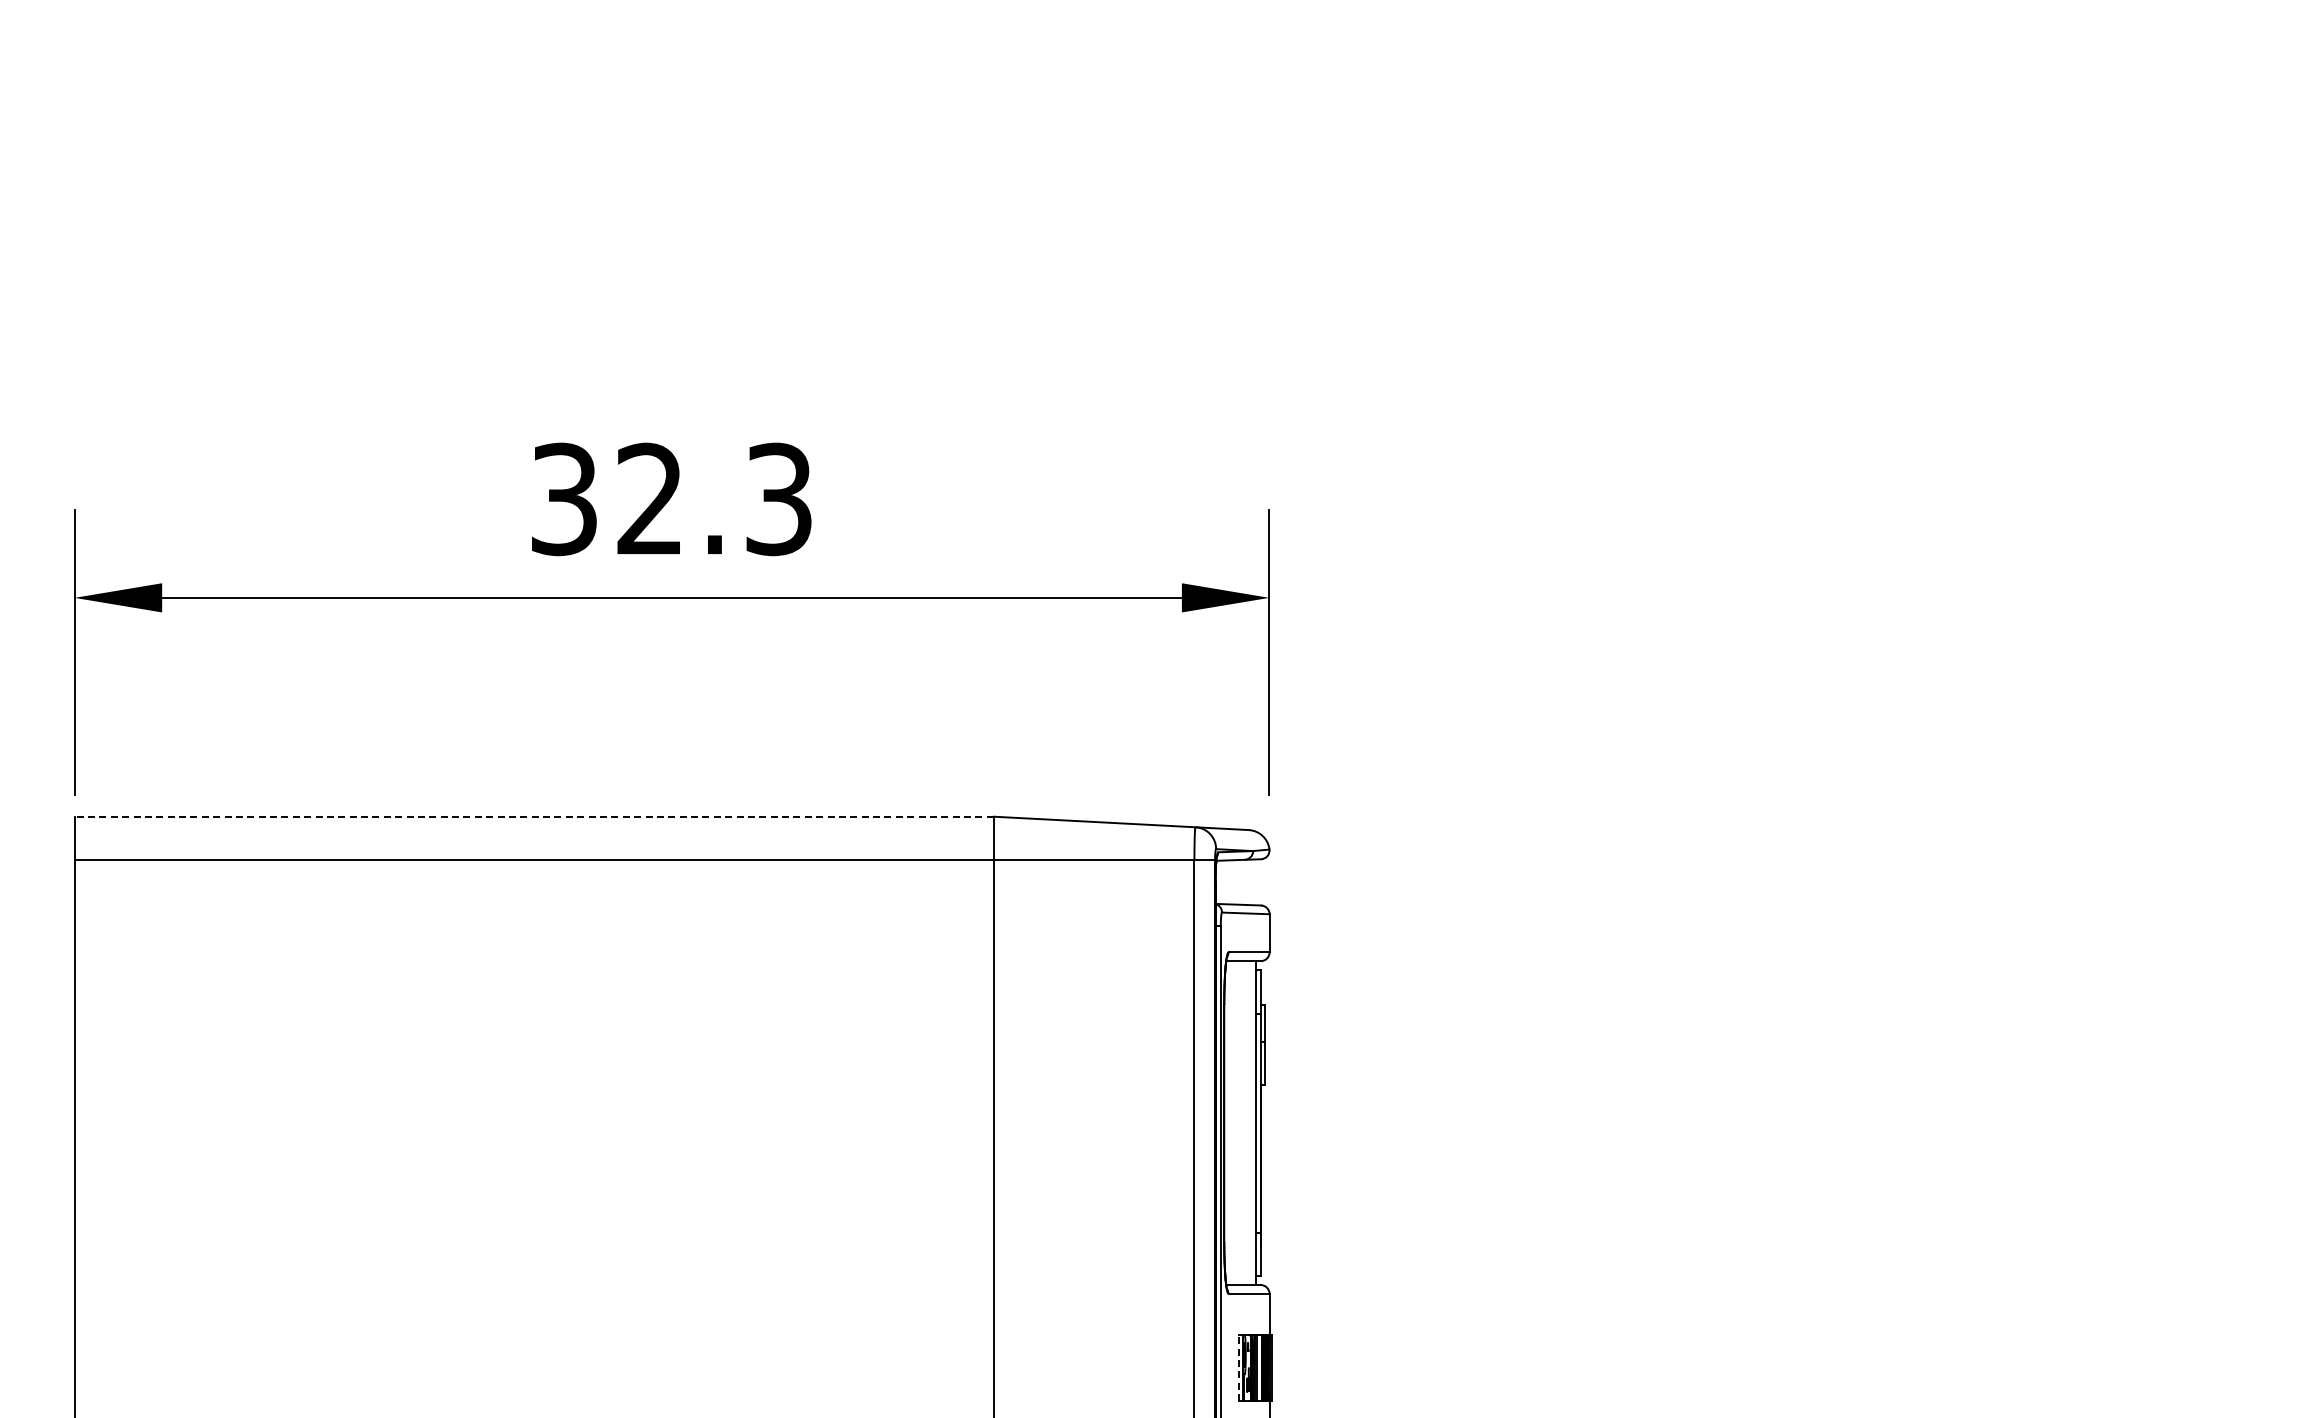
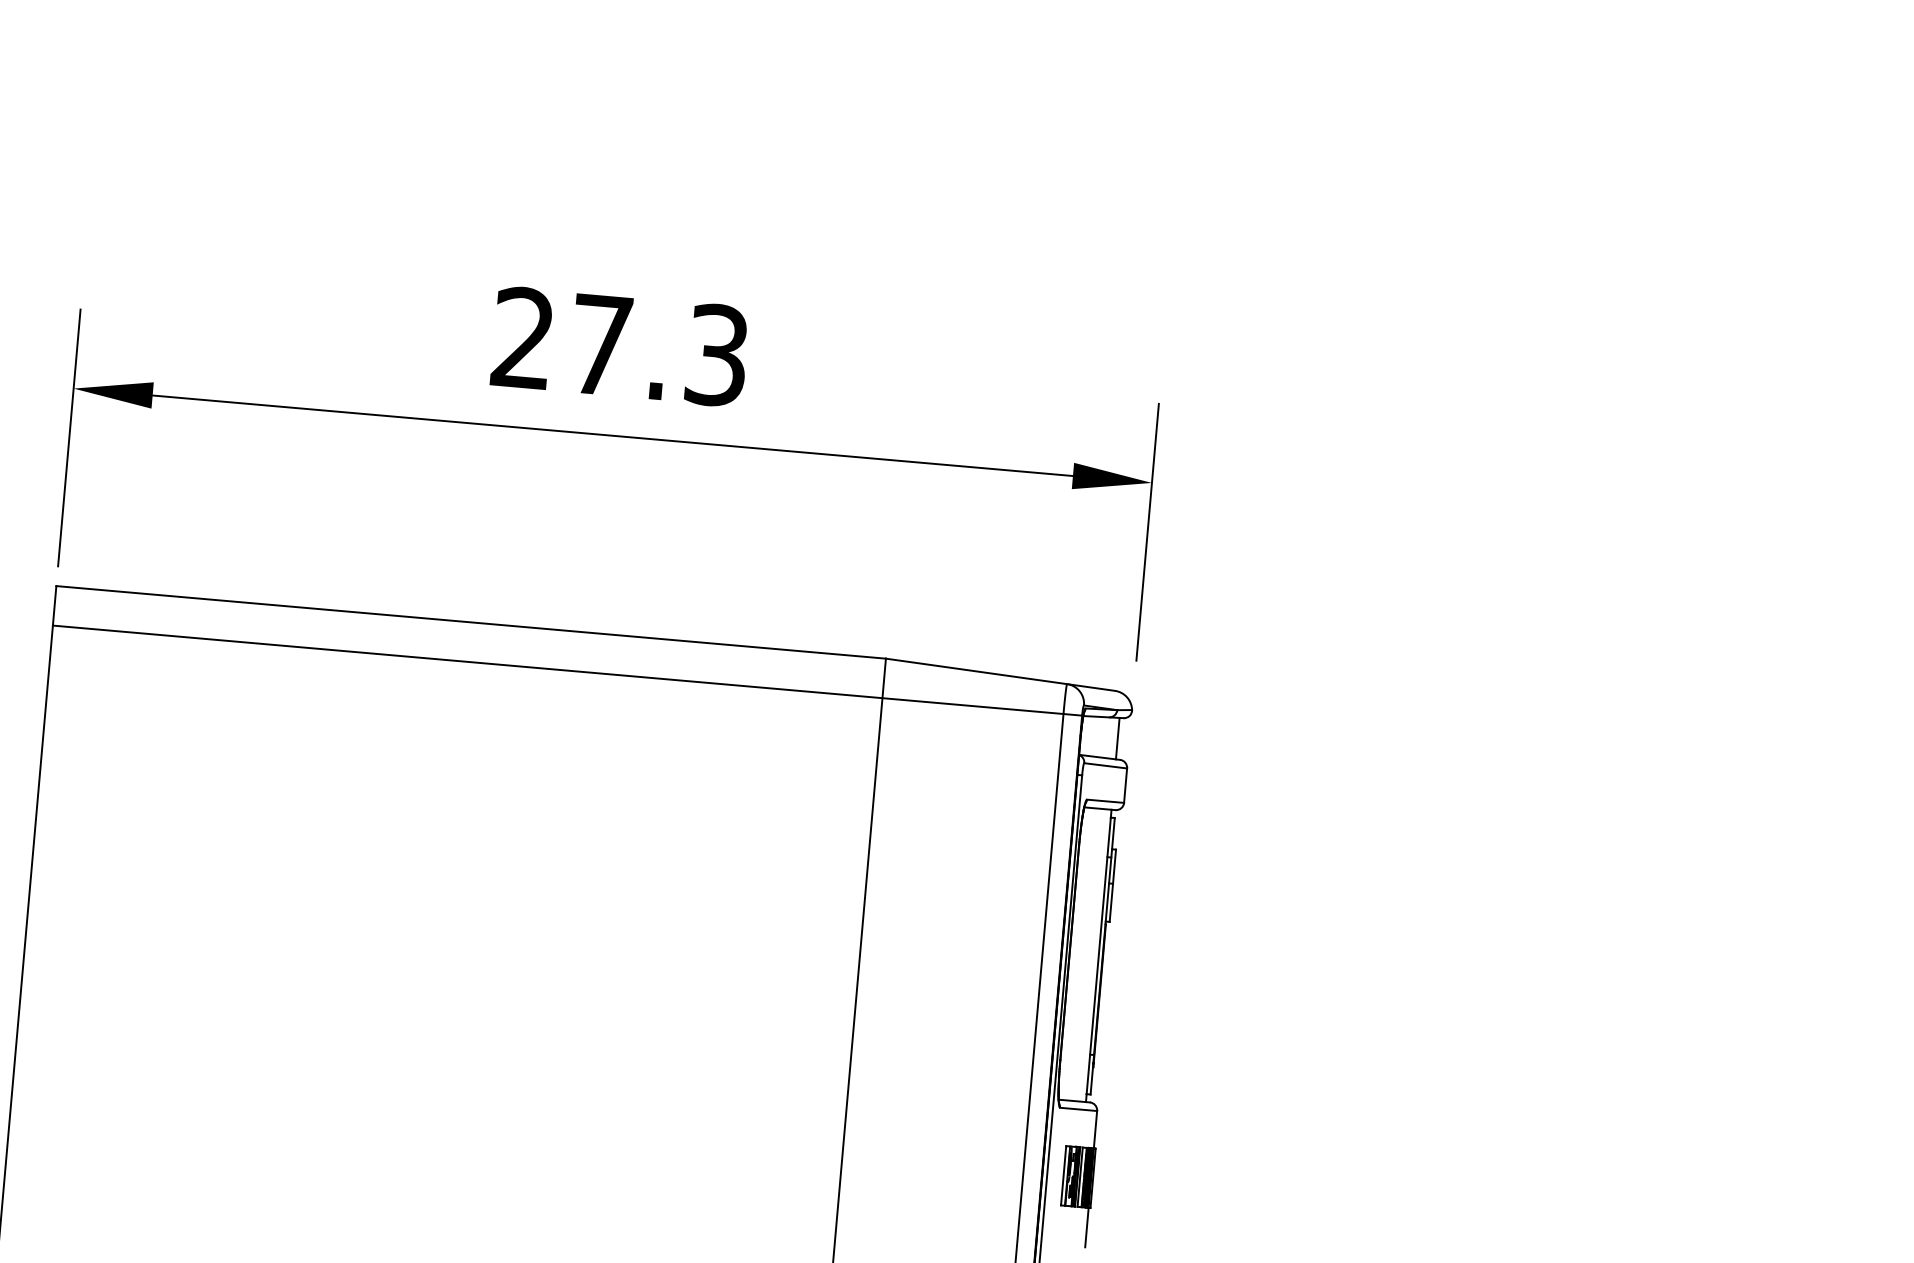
text: (606, 499) -> (561, 341), 32.3 -> 27.3
line: (534, 816) -> (471, 622), dashed -> solid
line: (1256, 882) -> (1117, 738), added
line: (1238, 1368) -> (1063, 1175), dashed -> solid

